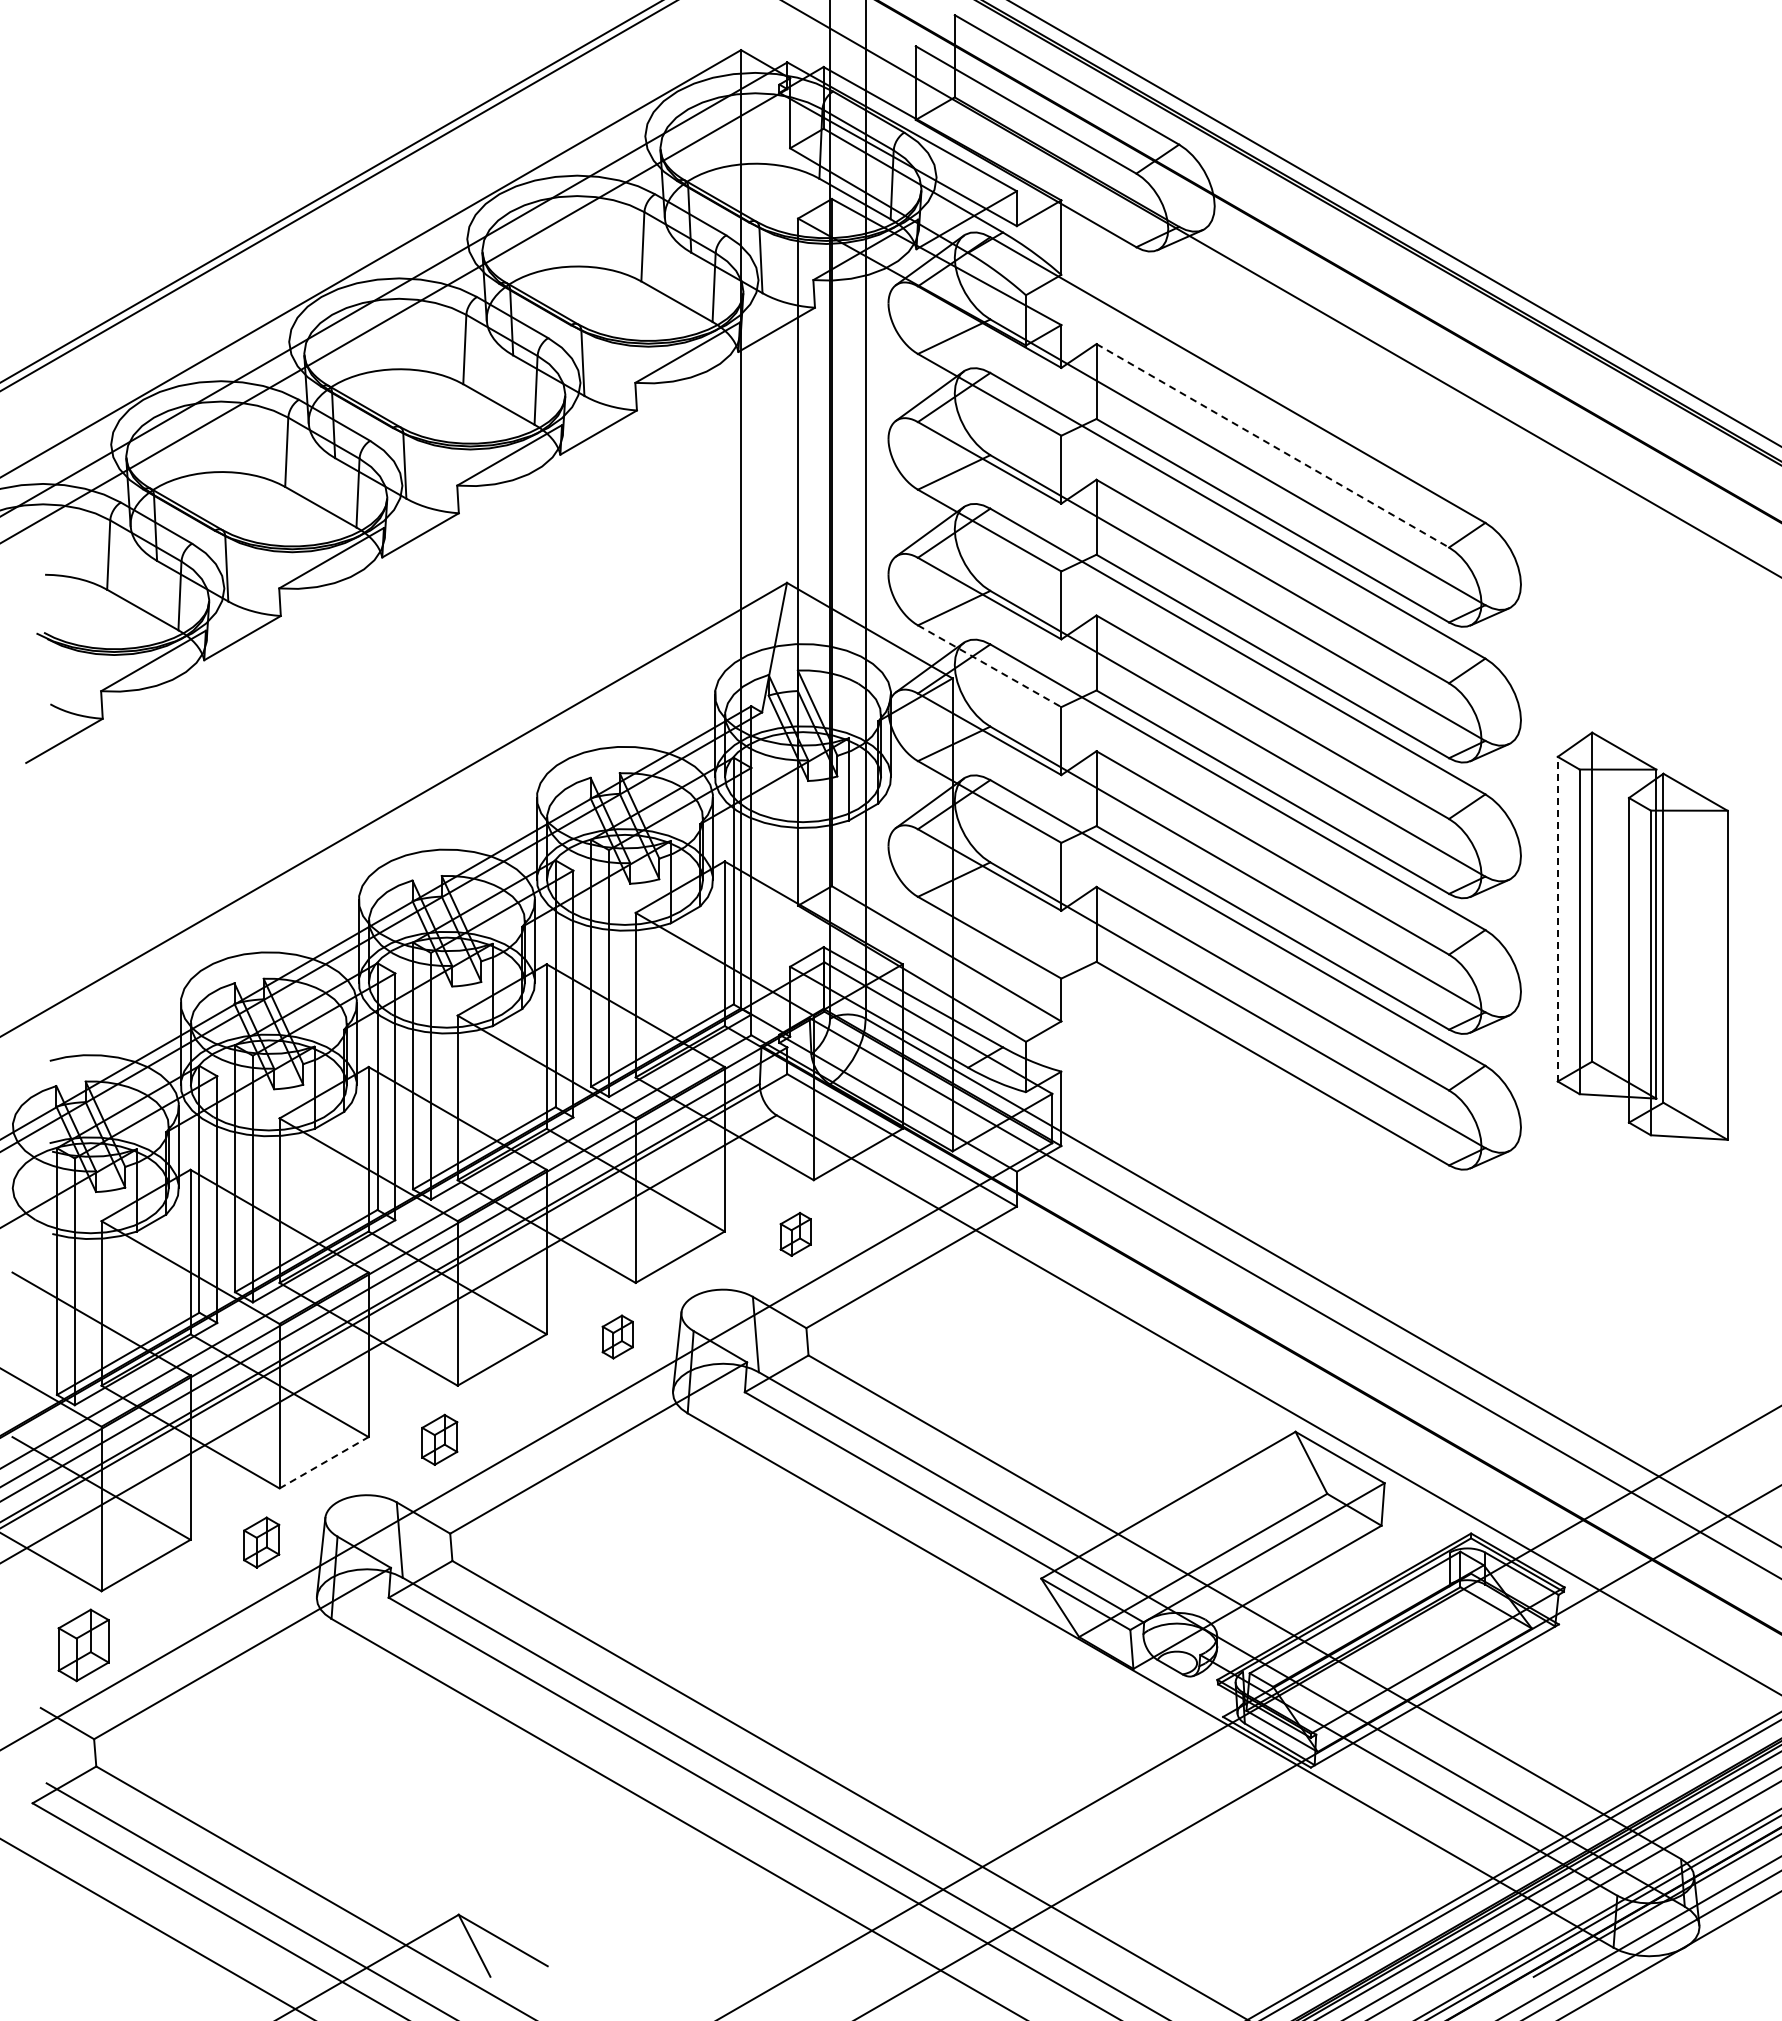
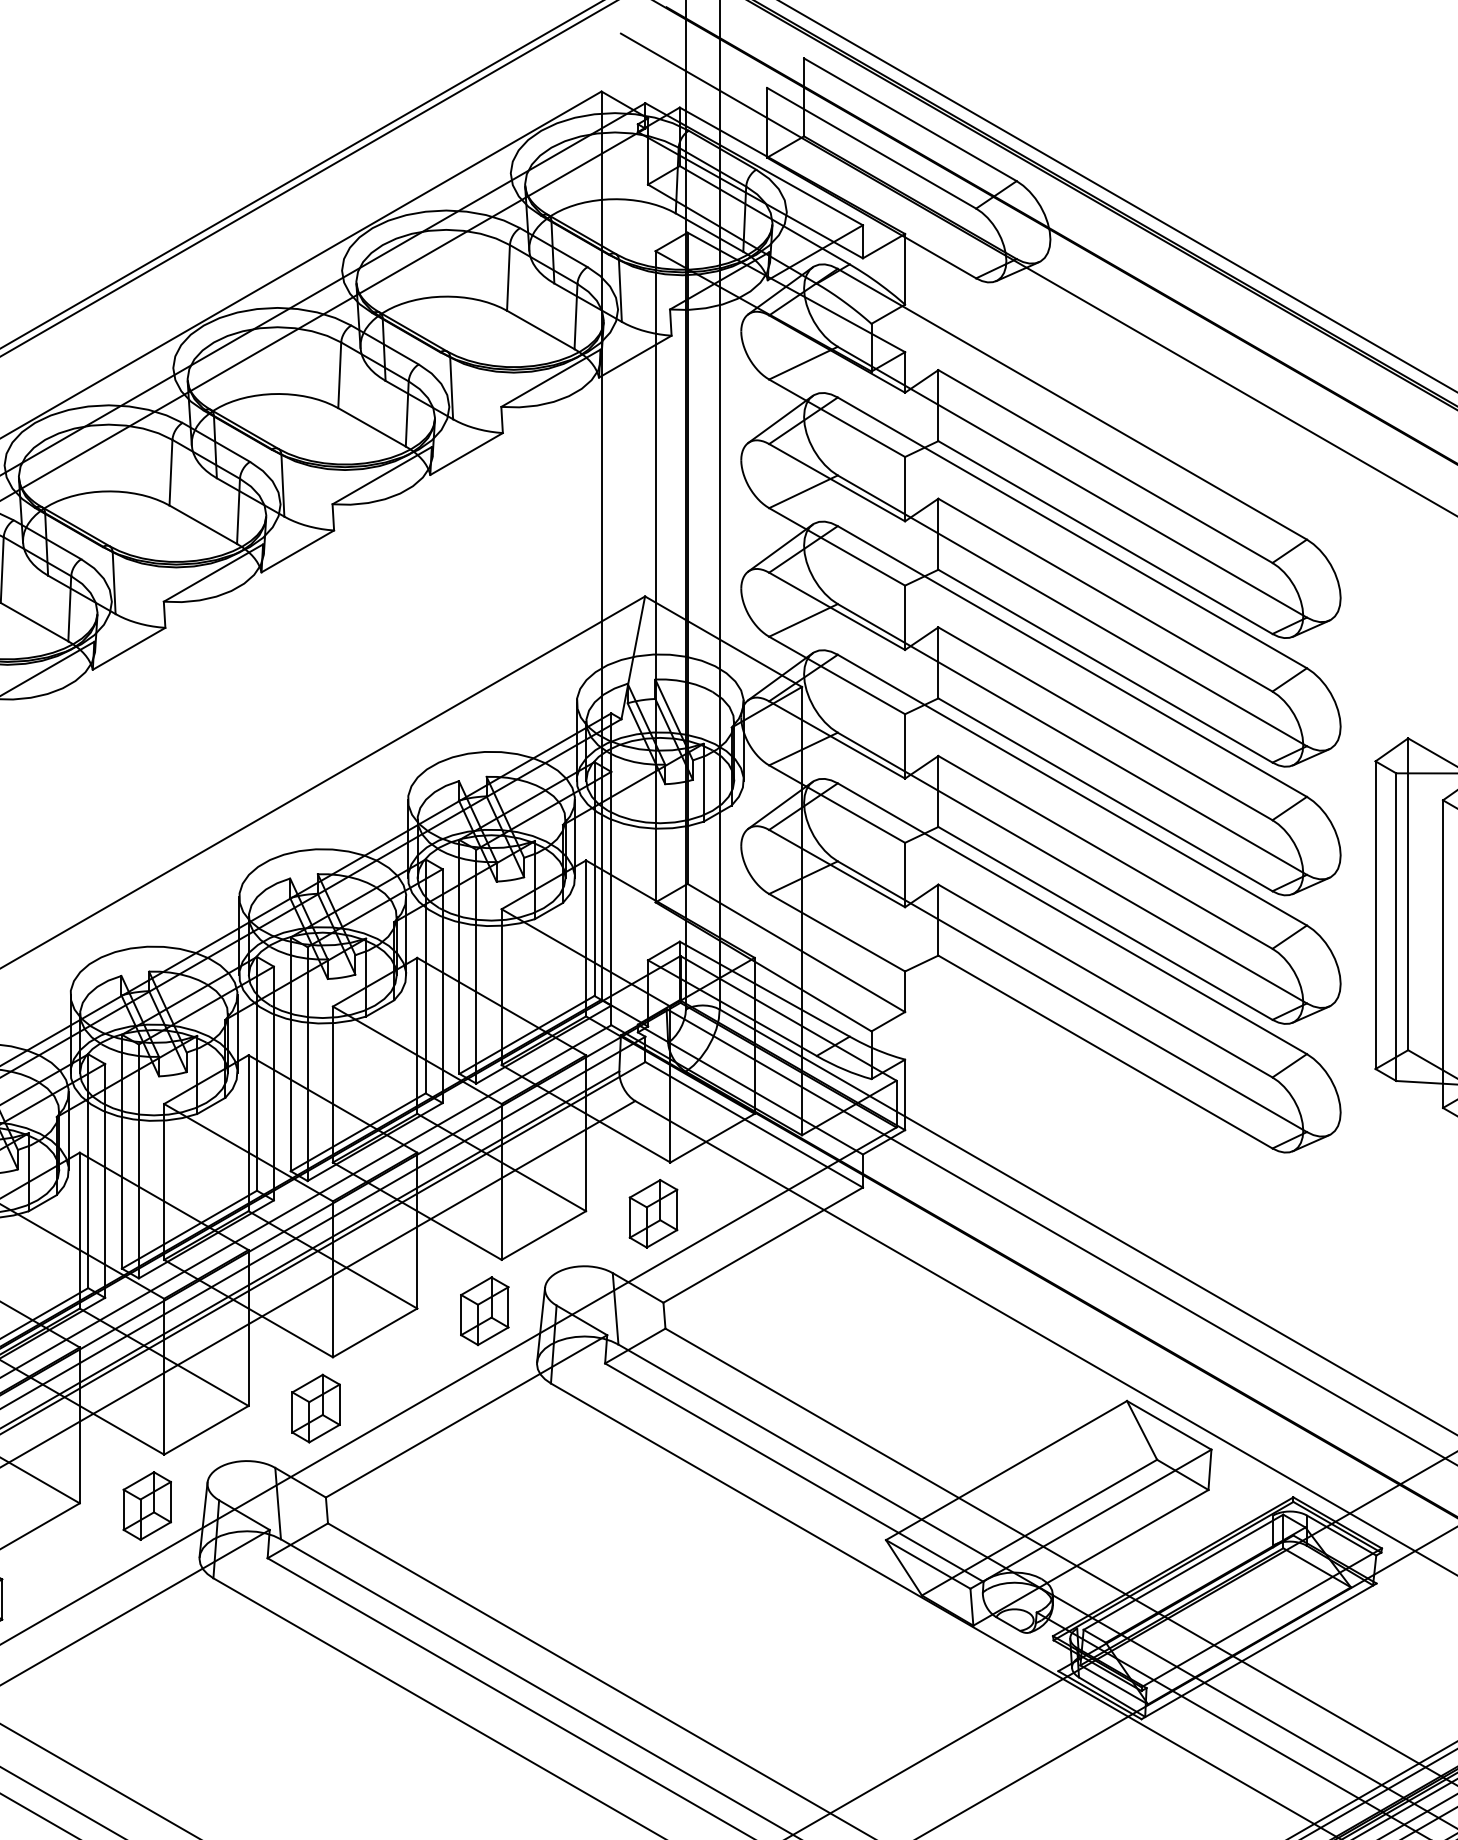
line: (1272, 445) -> (1105, 466), dashed -> solid
line: (989, 666) -> (836, 675), dashed -> solid
line: (1557, 918) -> (1375, 914), dashed -> solid
part: (795, 1234) -> (653, 1213), size x1.67
part: (617, 1336) -> (484, 1310), size x1.67
part: (439, 1439) -> (315, 1408), size x1.43
line: (324, 1462) -> (206, 1430), dashed -> solid
part: (261, 1542) -> (147, 1505), size x1.43

